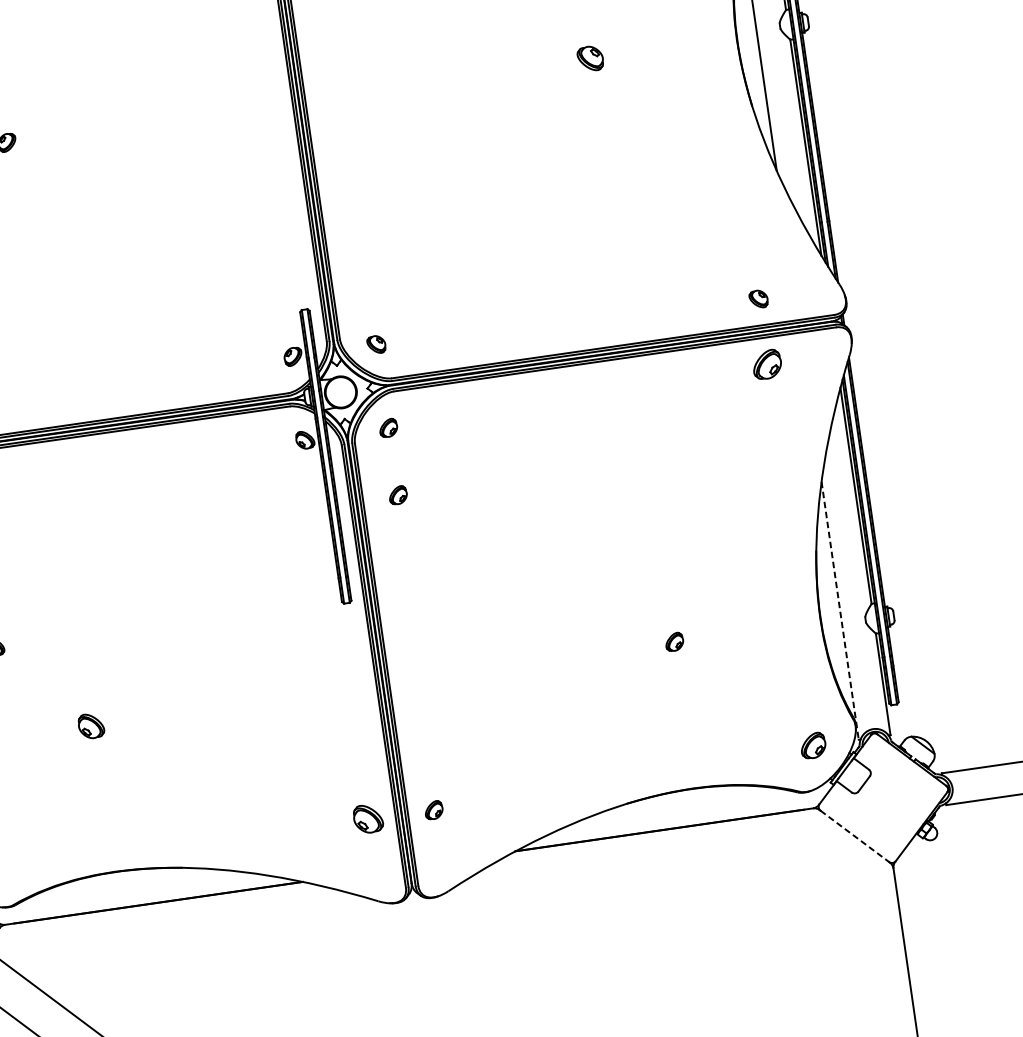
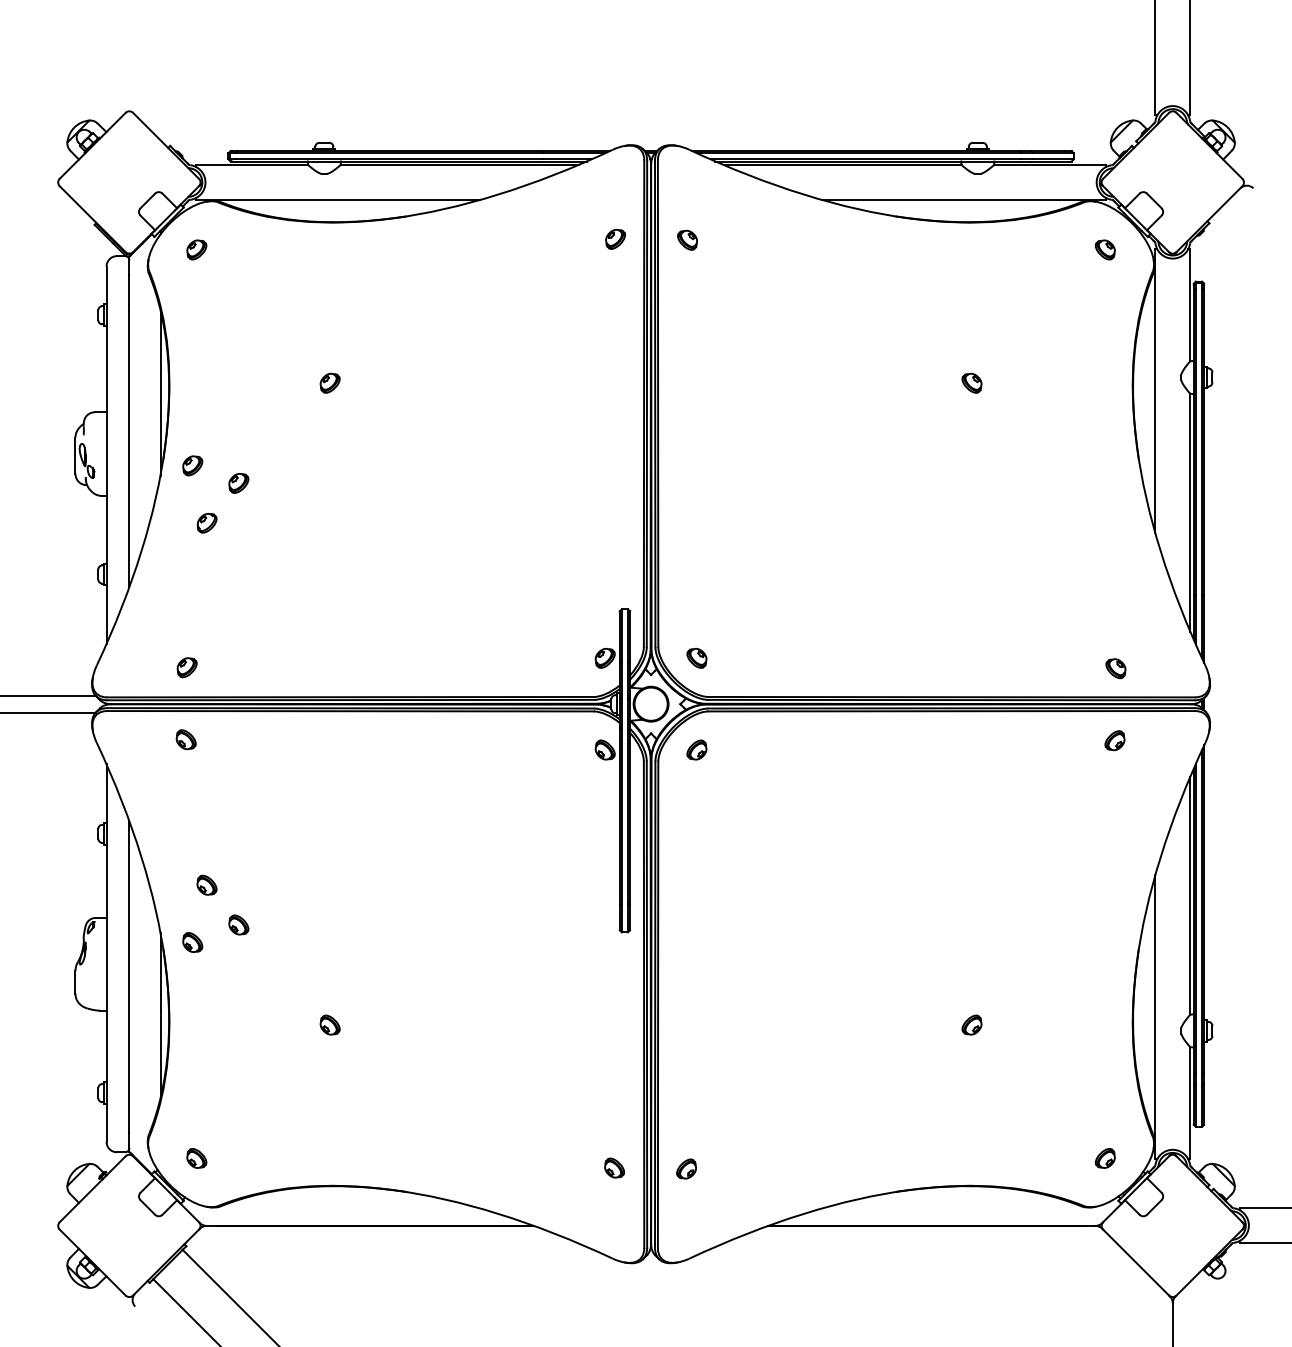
part: (589, 58) -> (971, 382), size x0.71
part: (766, 364) -> (1114, 740), size x0.62
part: (397, 494) -> (696, 823), removed
line: (840, 611) -> (1155, 1017), dashed -> solid
part: (90, 725) -> (329, 1024), size x0.71
part: (812, 745) -> (1104, 1158), size x0.71
part: (368, 818) -> (614, 1167), size x0.62
line: (855, 836) -> (1136, 1262), dashed -> solid

